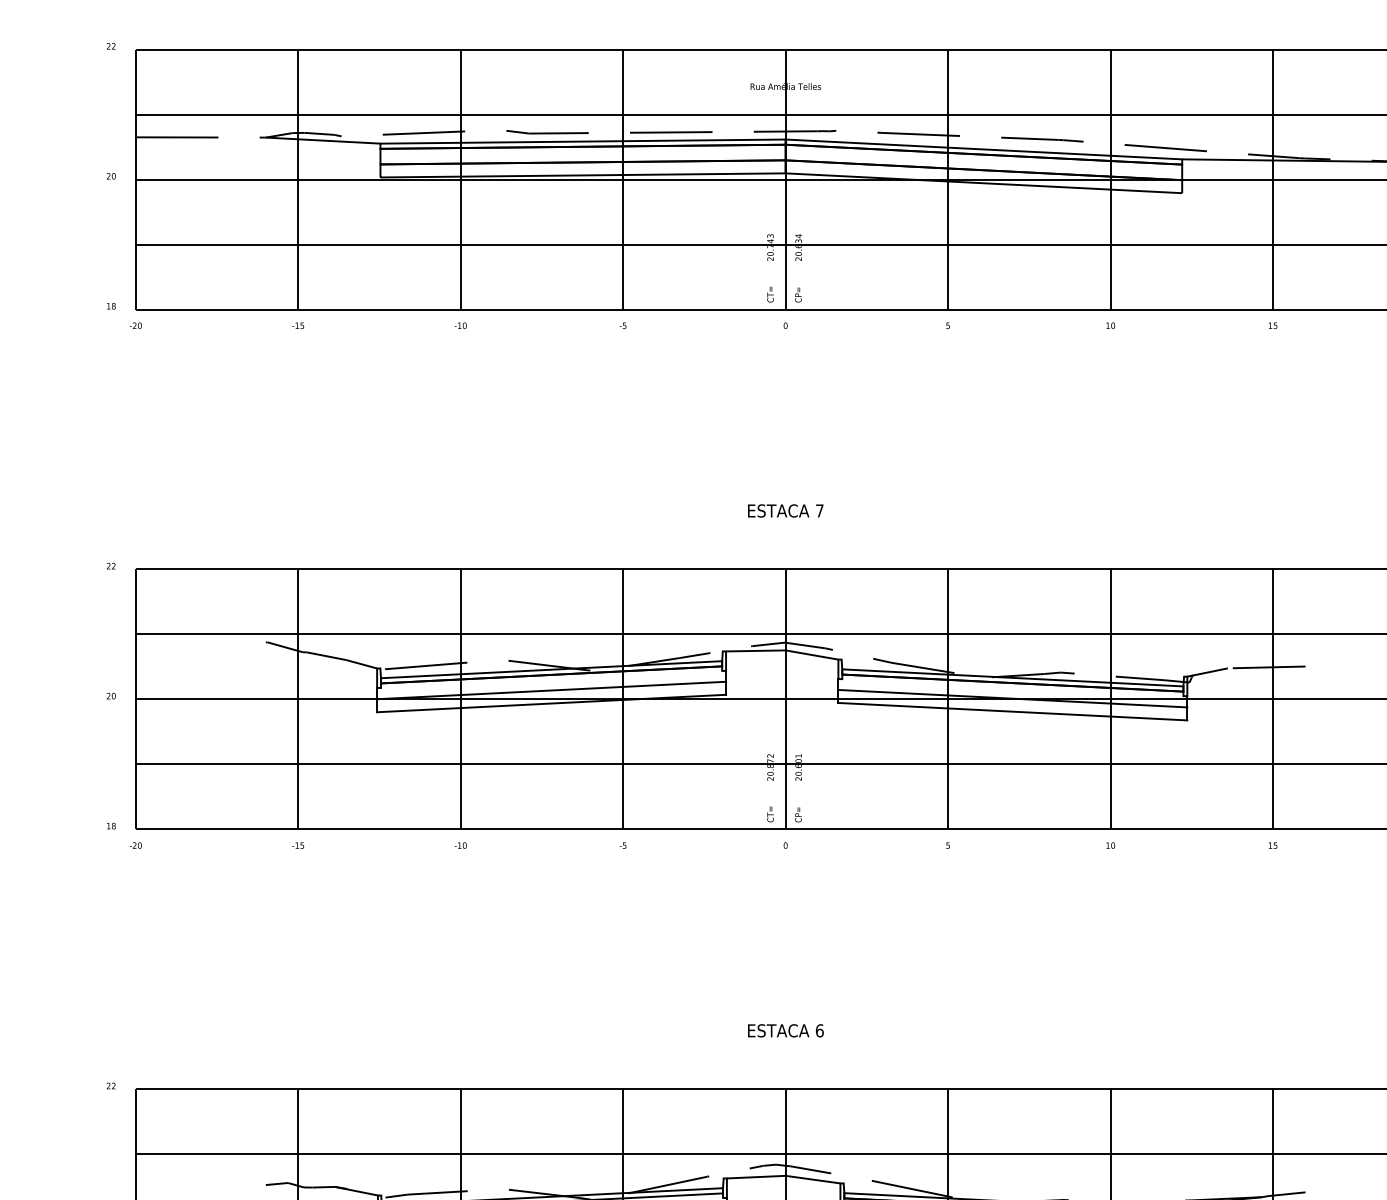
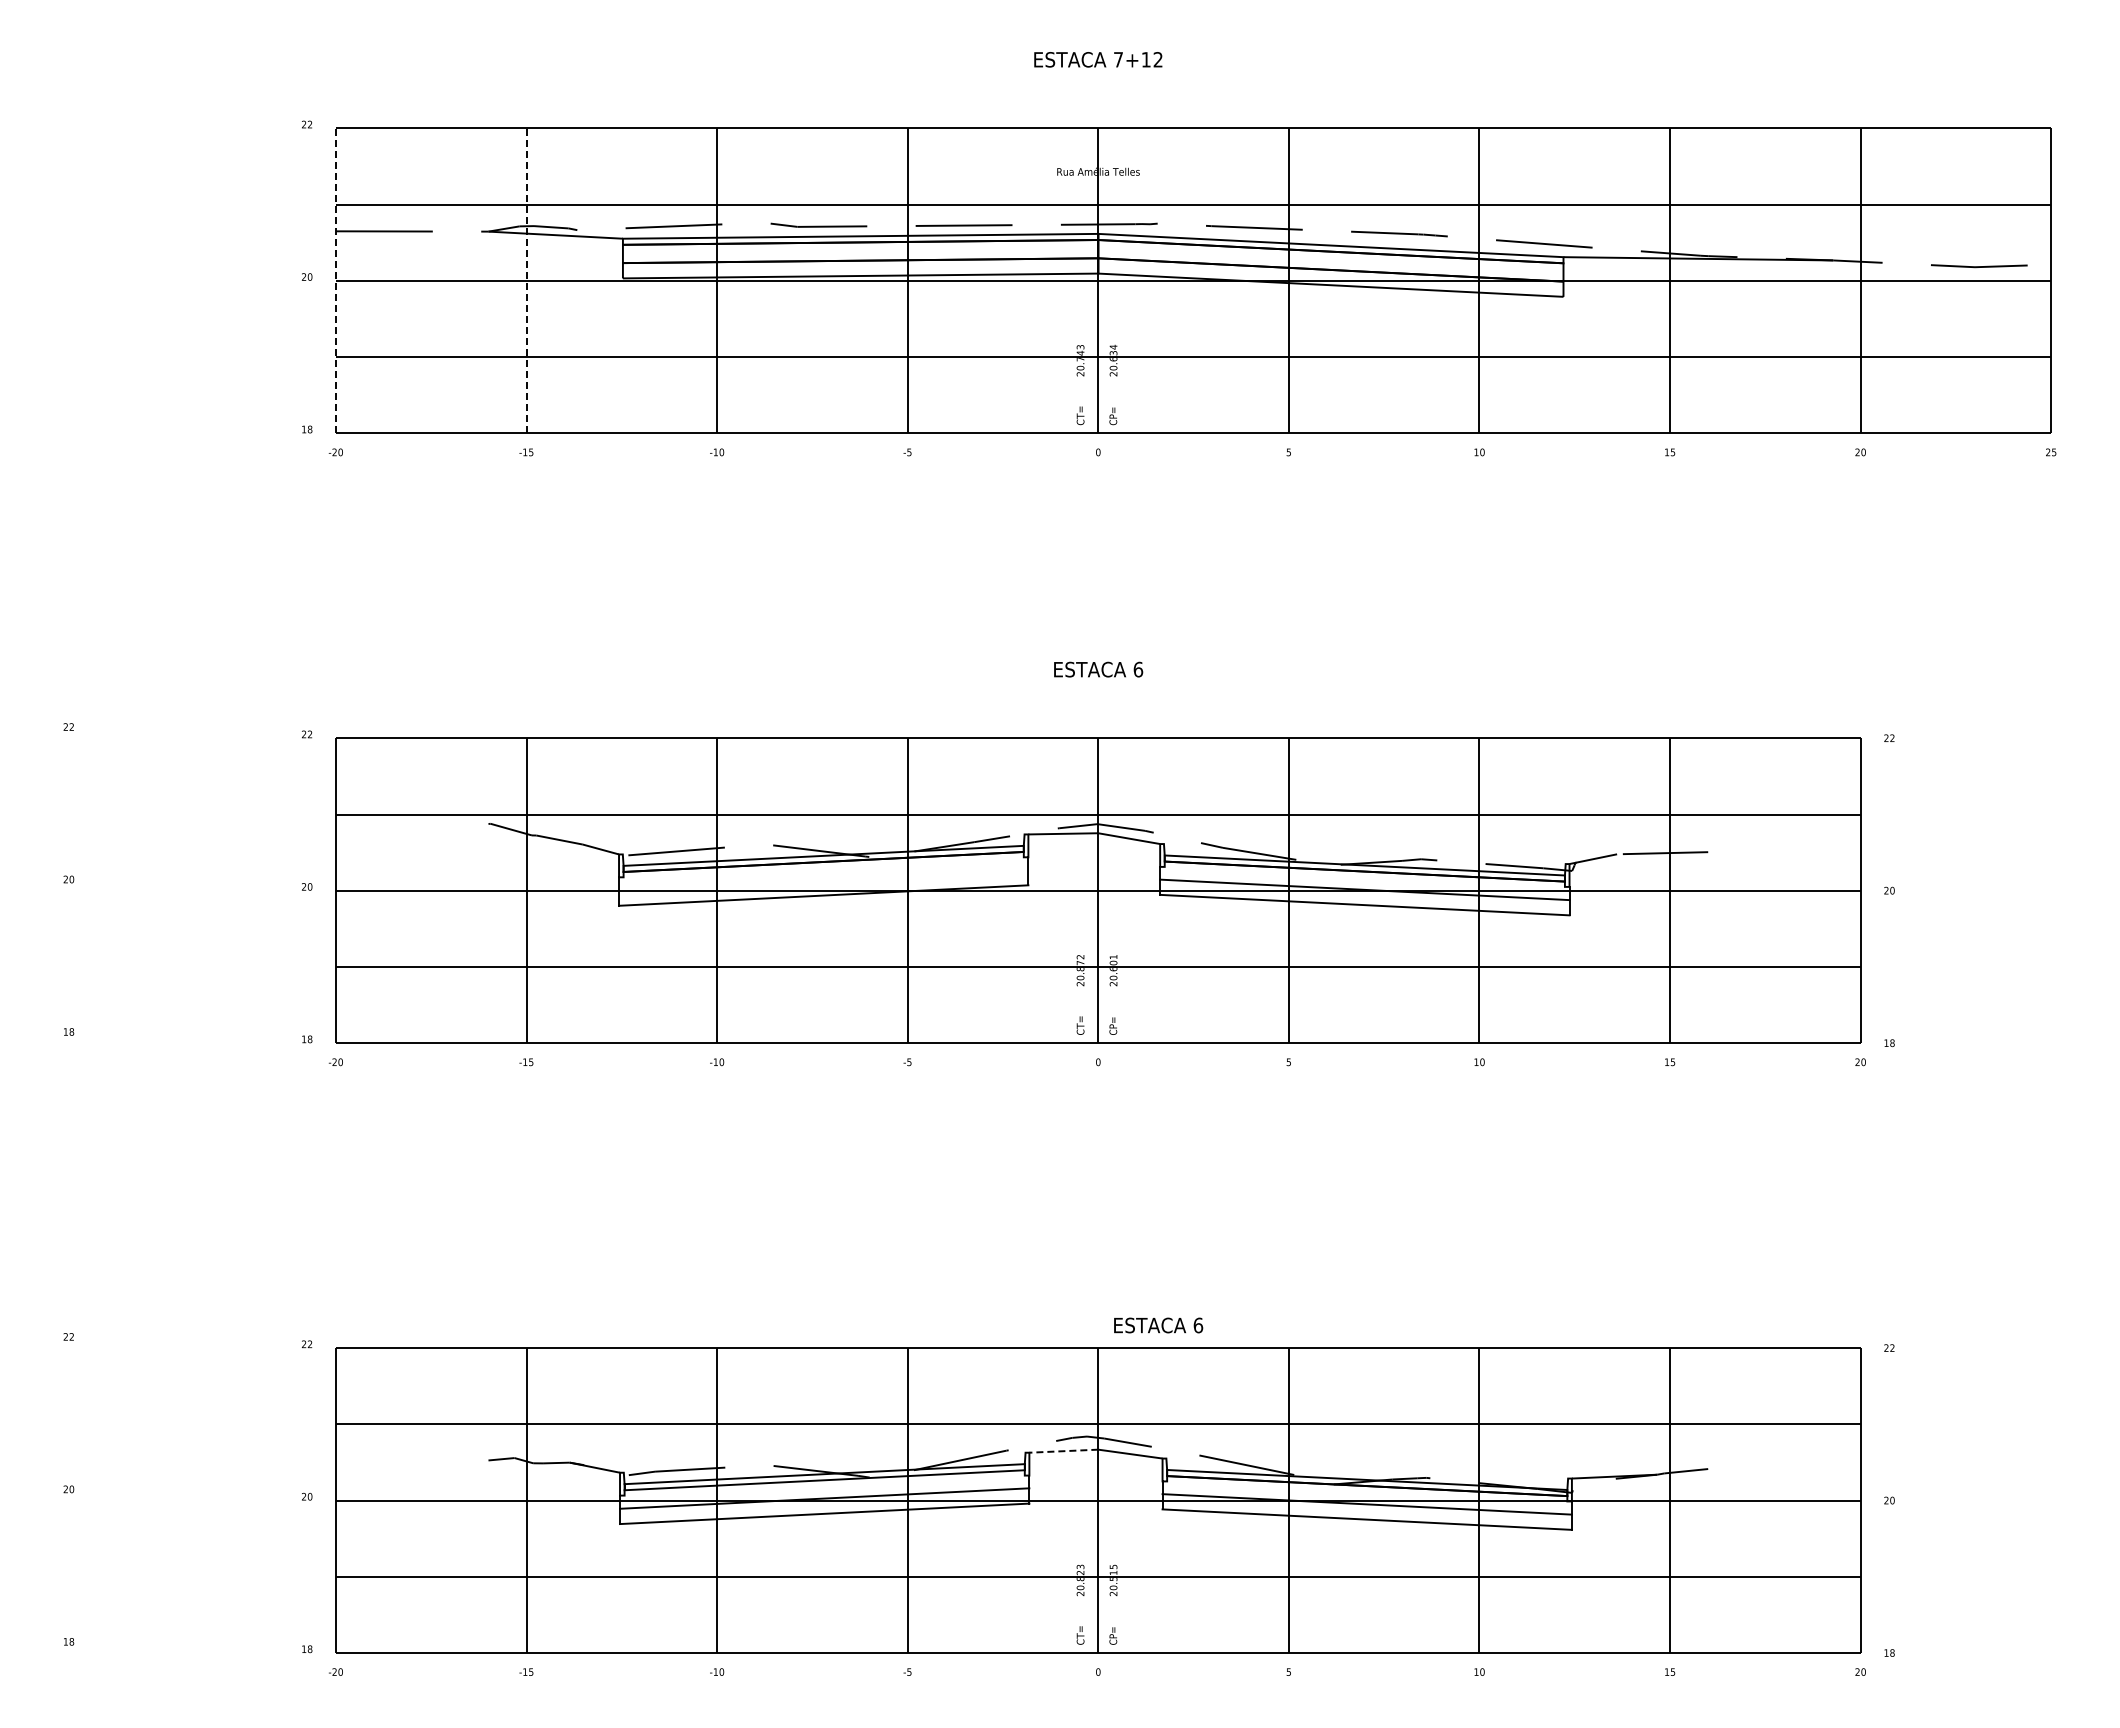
line: (136, 179) -> (336, 280), solid -> dashed
line: (298, 179) -> (526, 280), solid -> dashed
text: (819, 510) -> (1138, 669), 7 -> 6
line: (551, 690) -> (823, 880), removed
text: (785, 1030) -> (1158, 1325), moved
line: (755, 1177) -> (1063, 1451), solid -> dashed

